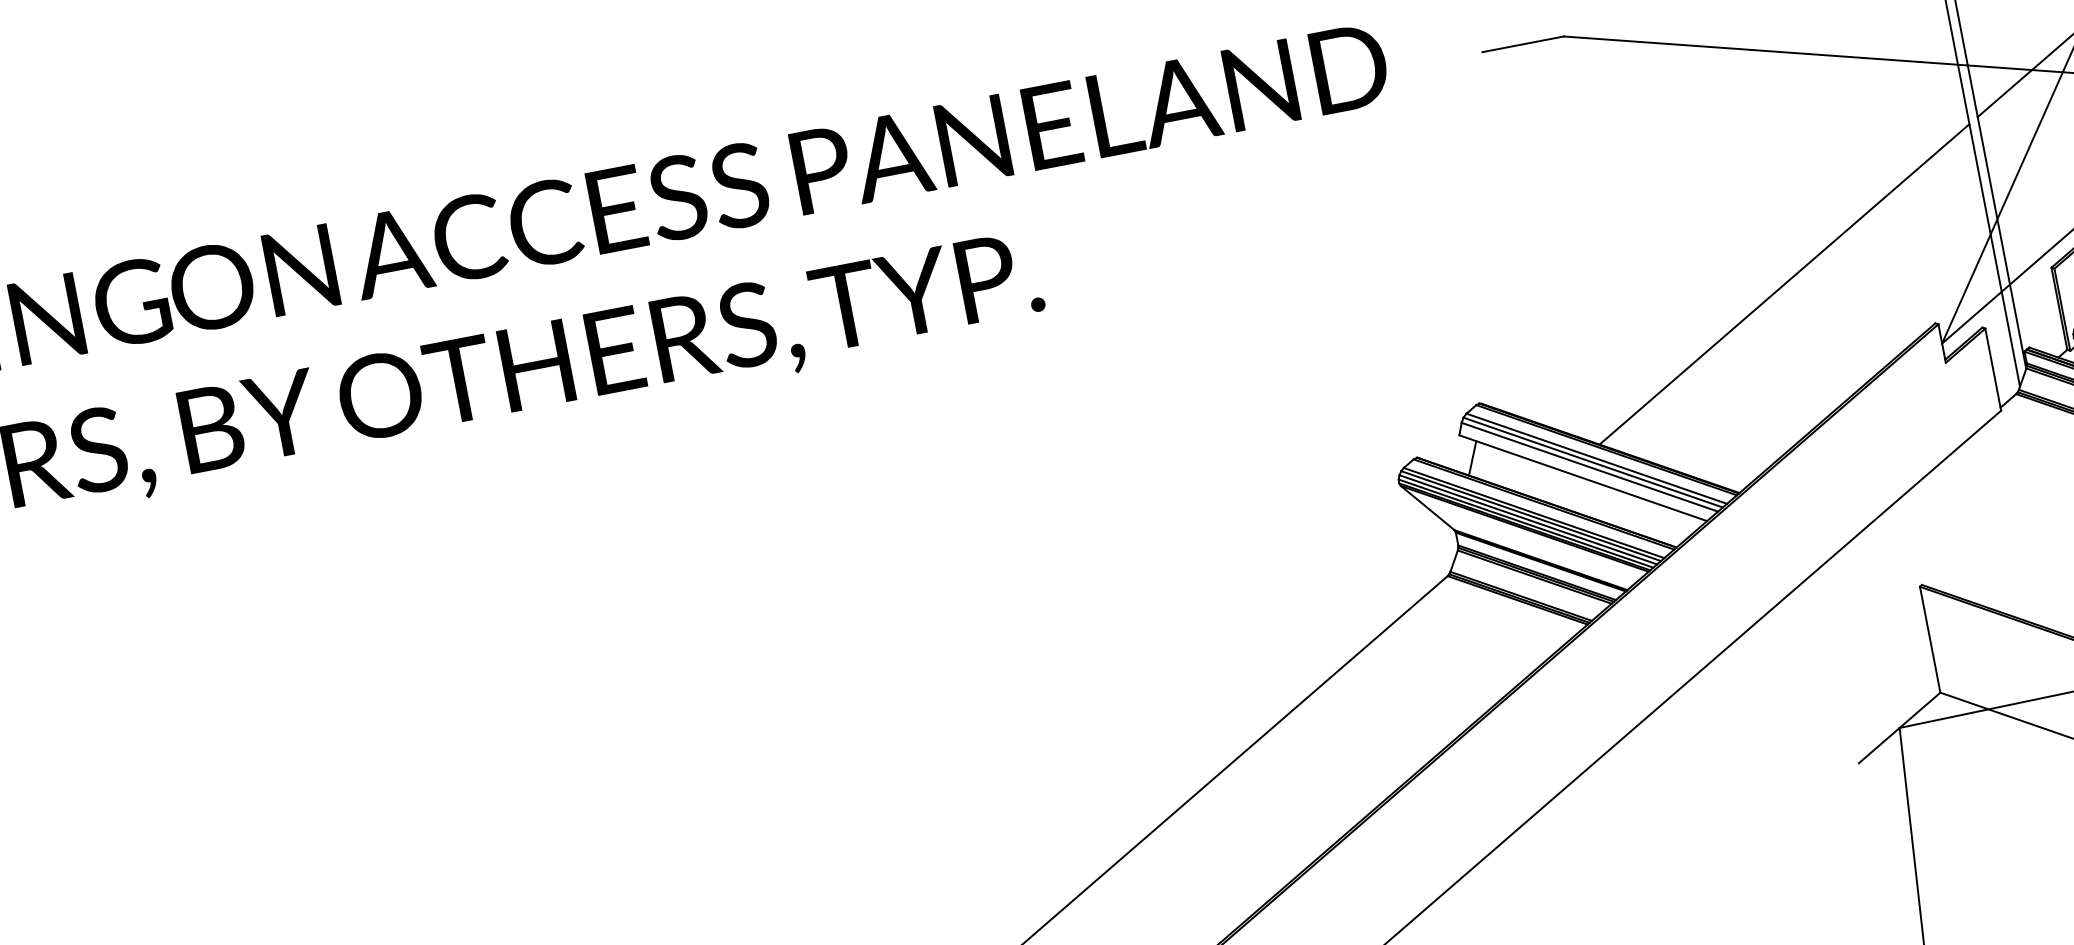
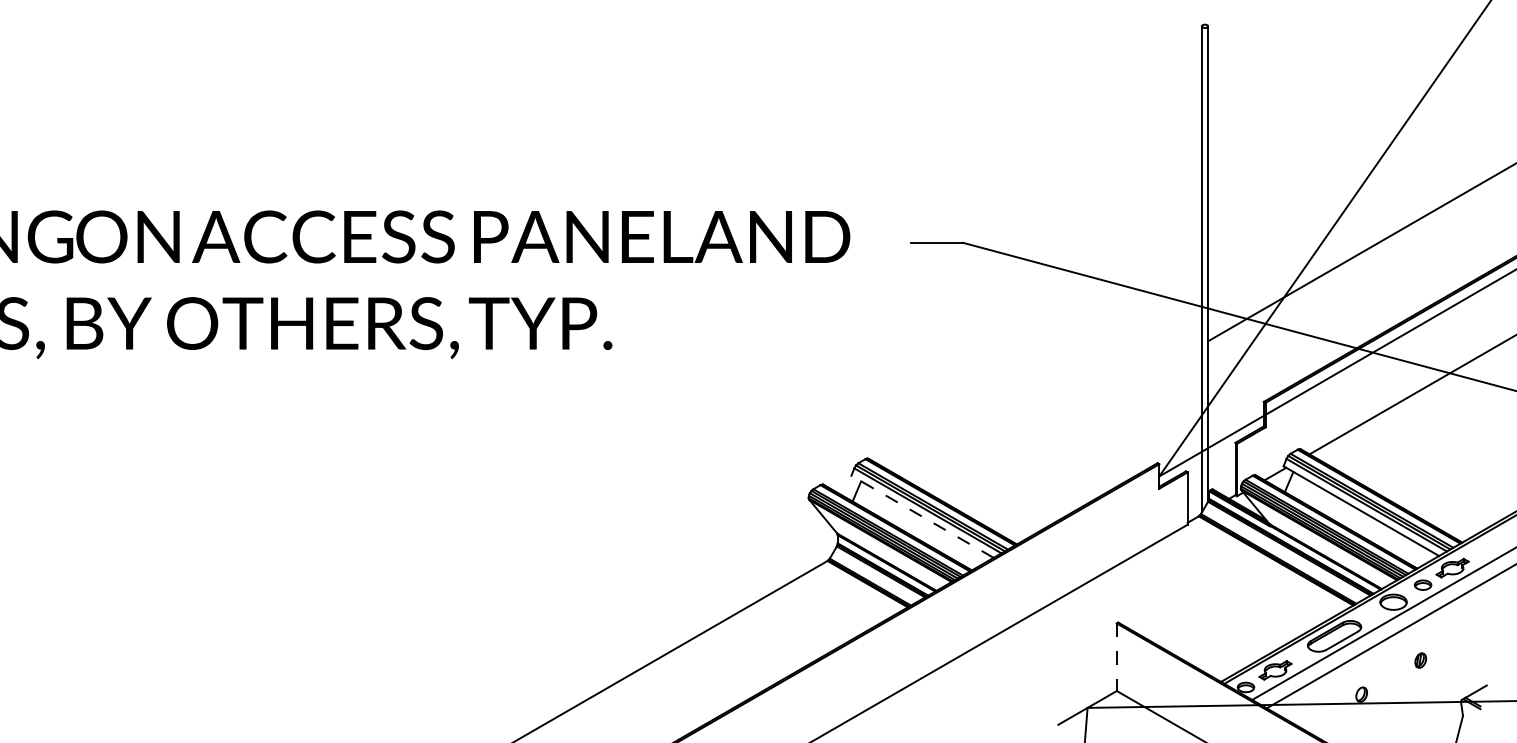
line: (1784, 284) -> (1069, 421), removed
line: (1583, 477) -> (922, 516), solid -> dashed
line: (1929, 640) -> (1116, 657), solid -> dashed

